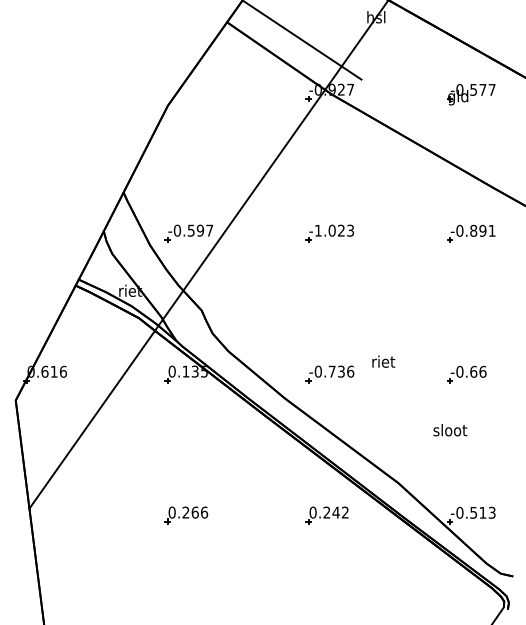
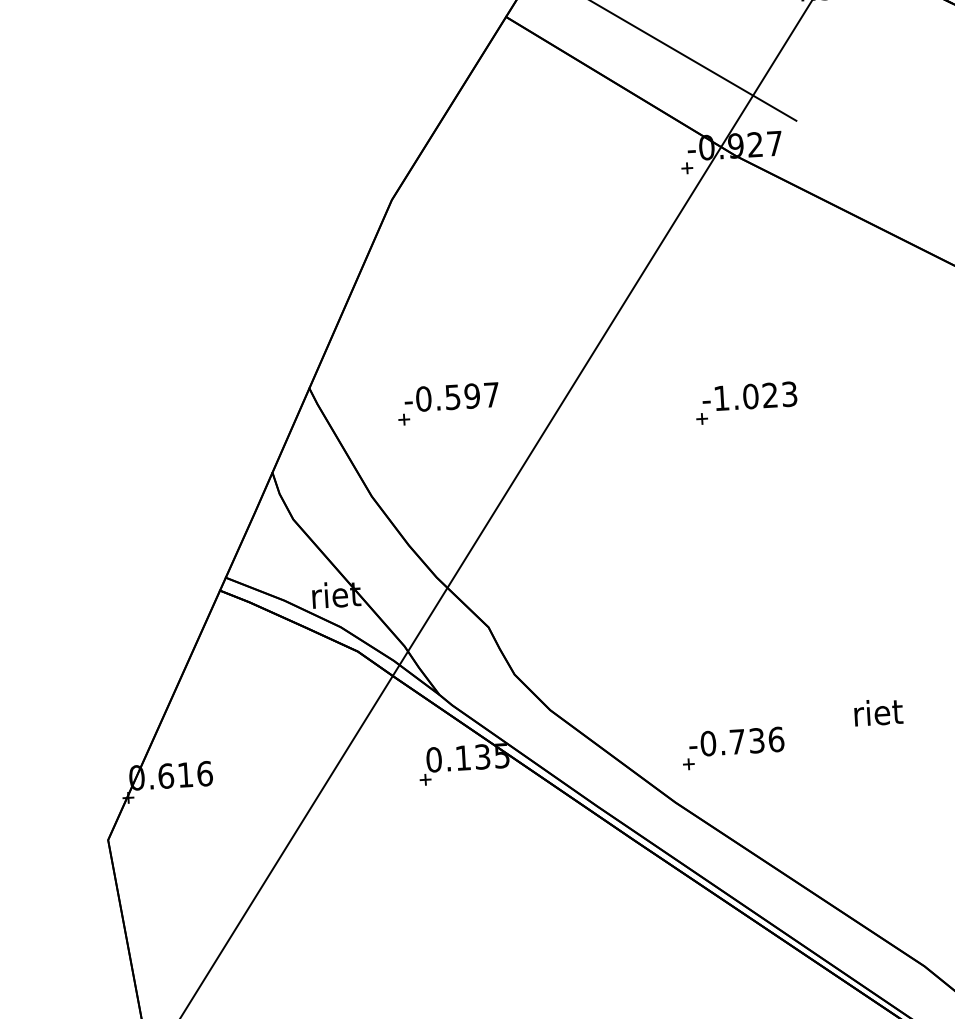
part: (188, 233) -> (447, 403), moved
part: (329, 233) -> (745, 402), moved
part: (329, 374) -> (732, 748), moved

